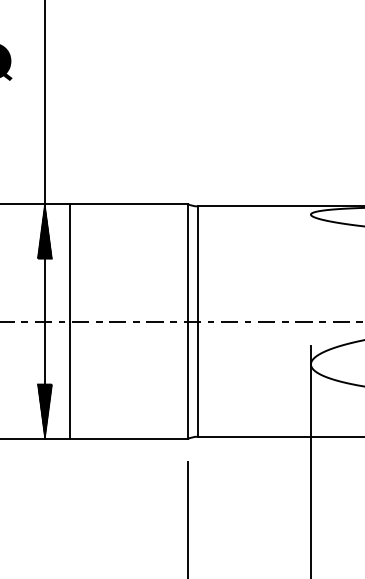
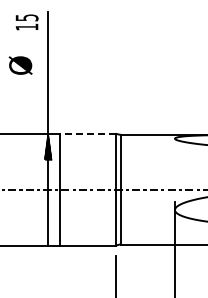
line: (129, 203) -> (88, 133), solid -> dashed
hatch: (43, 411) -> (47, 232), removed

